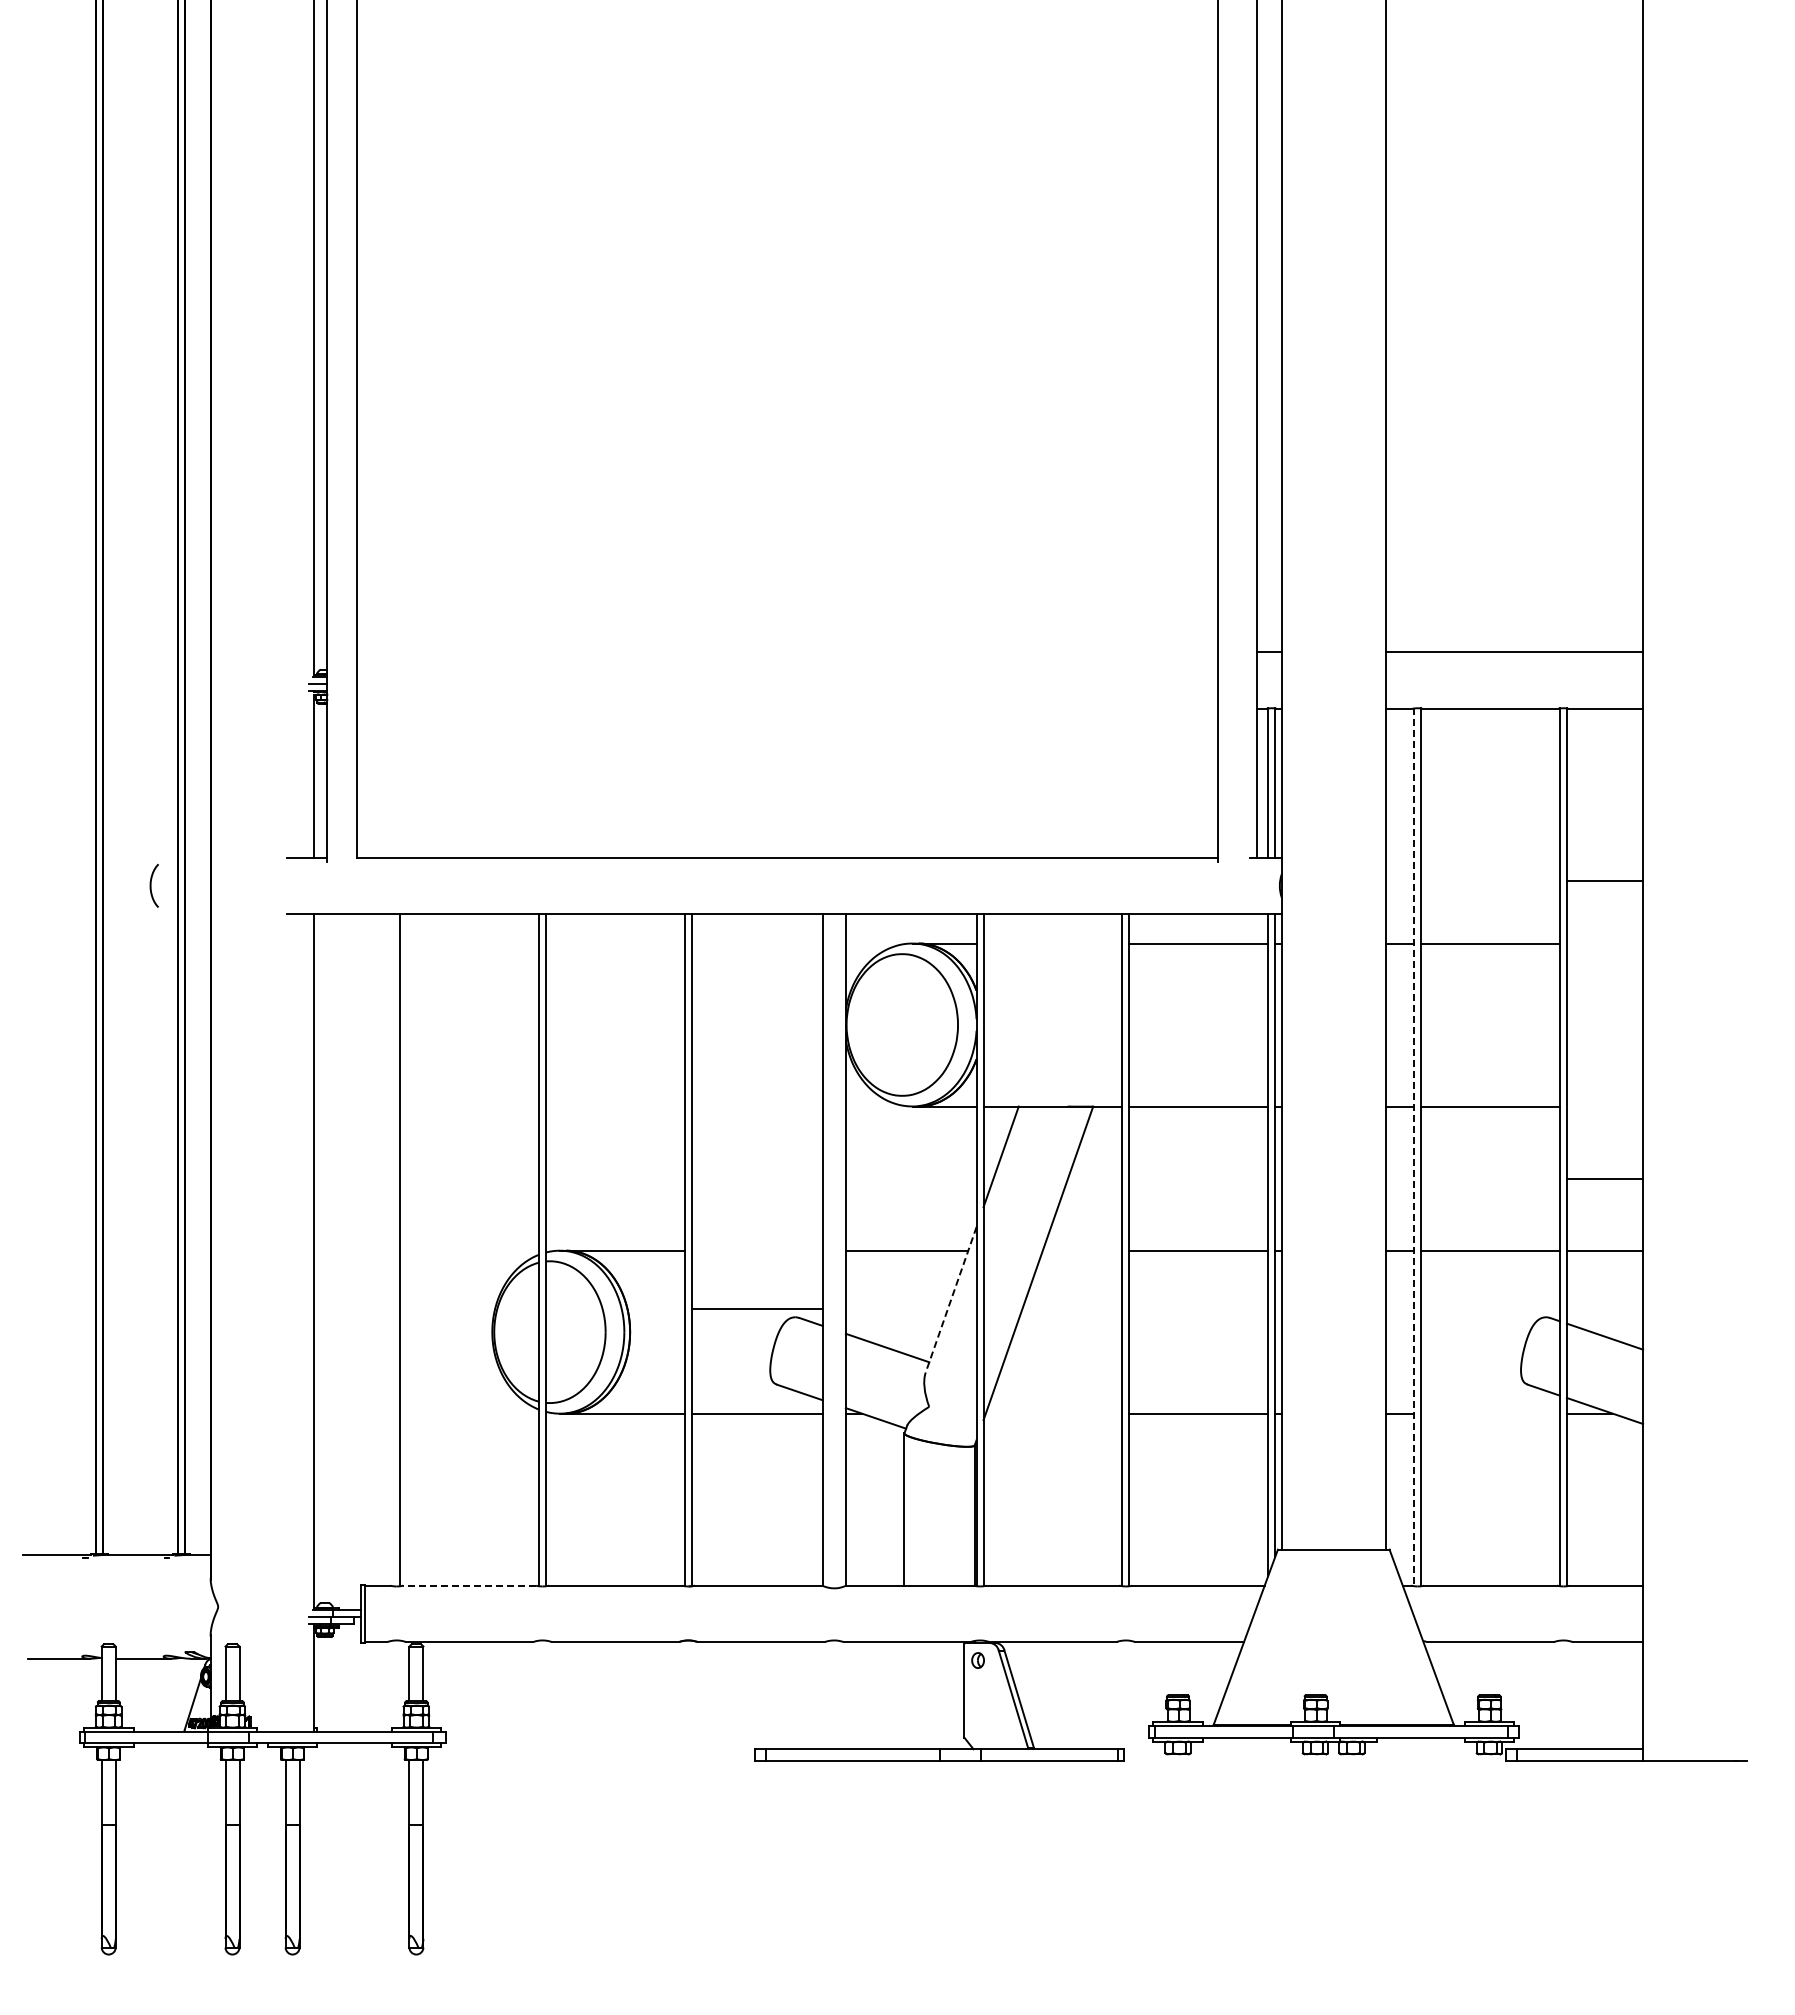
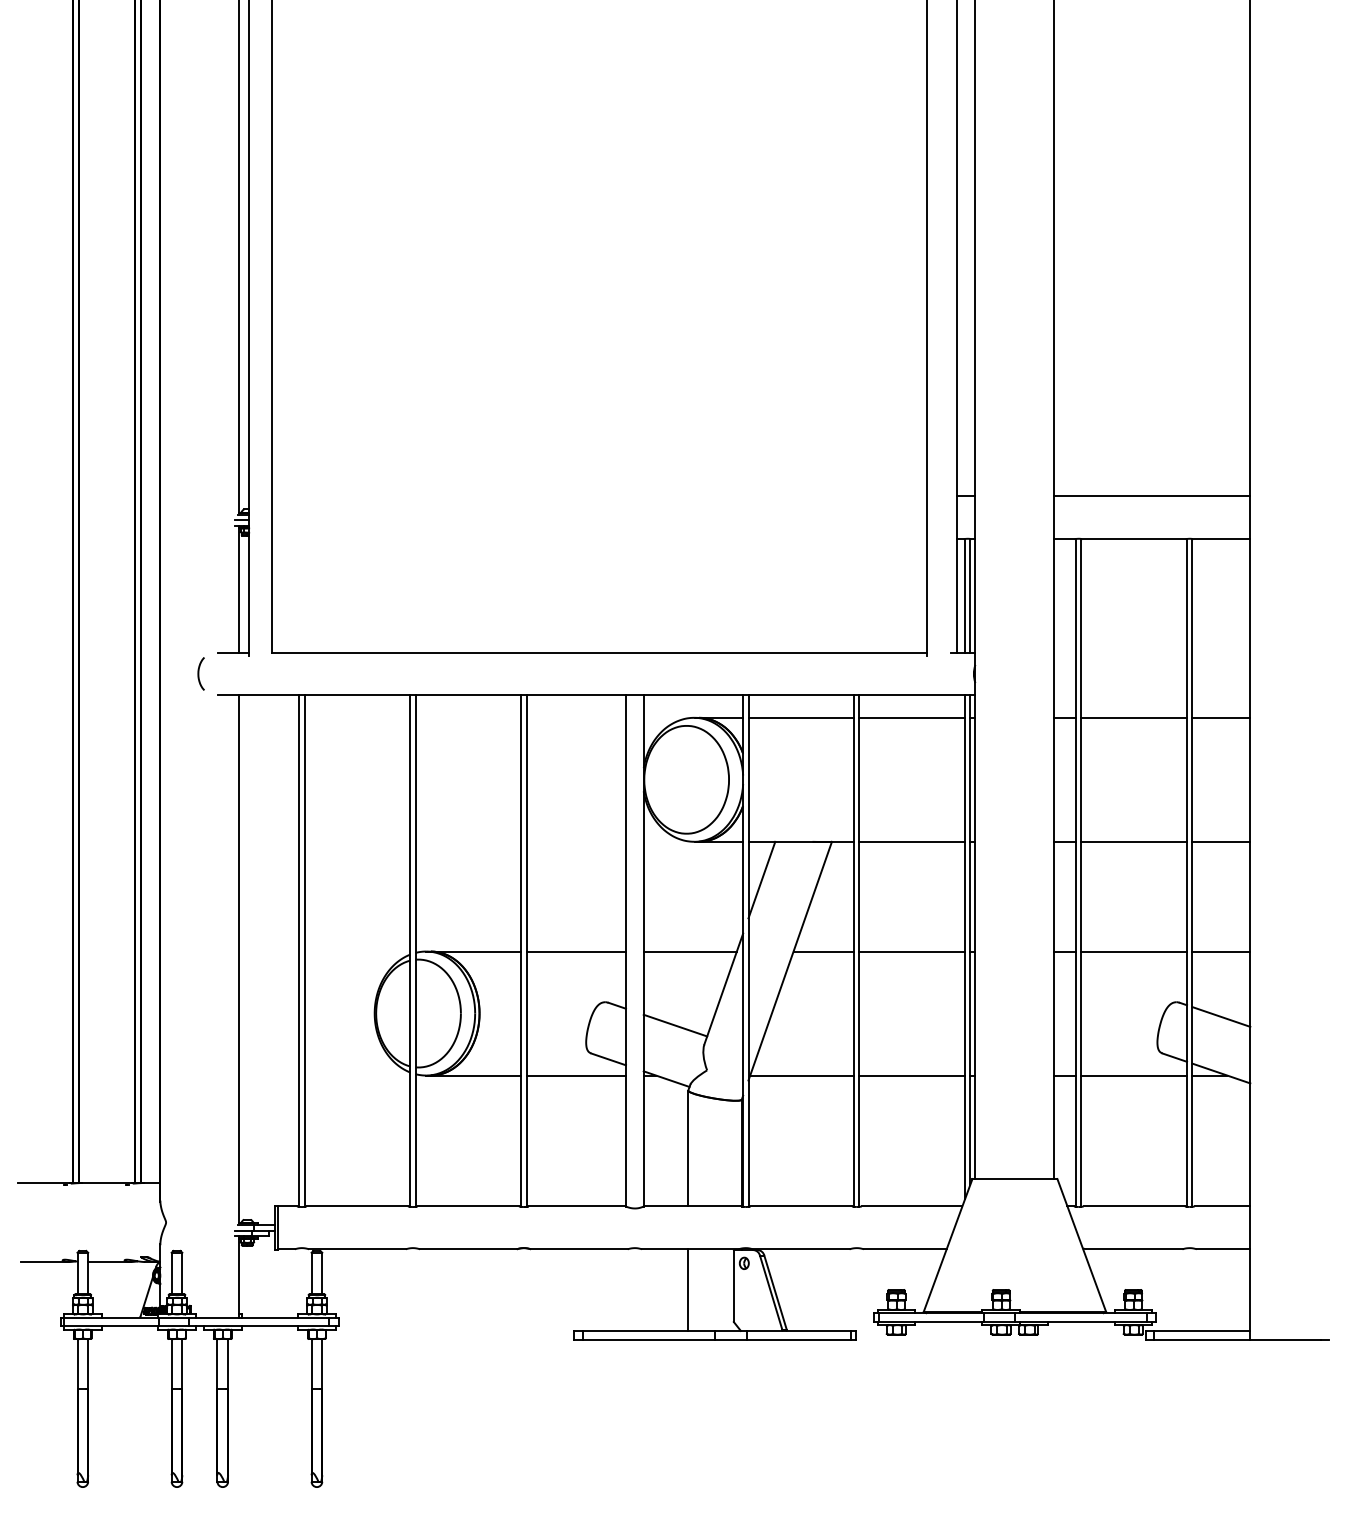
line: (1604, 880) -> (1220, 717), moved
curve: (151, 885) -> (199, 673), moved
line: (1052, 943) -> (800, 717), added
line: (1414, 1147) -> (1076, 873), dashed -> solid
line: (1604, 1178) -> (1220, 841), moved
line: (393, 1250) -> (299, 951), added
line: (1082, 1250) -> (823, 951), added
line: (950, 1300) -> (723, 989), dashed -> solid
line: (756, 1308) -> (575, 951), moved
line: (1053, 1413) -> (801, 1075), added
line: (1490, 1413) -> (1134, 1075), added
line: (469, 1585) -> (357, 1206), dashed -> solid
line: (904, 1695) -> (688, 1289), added

